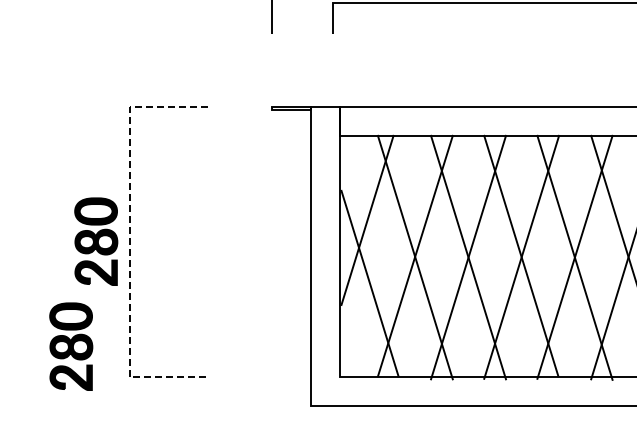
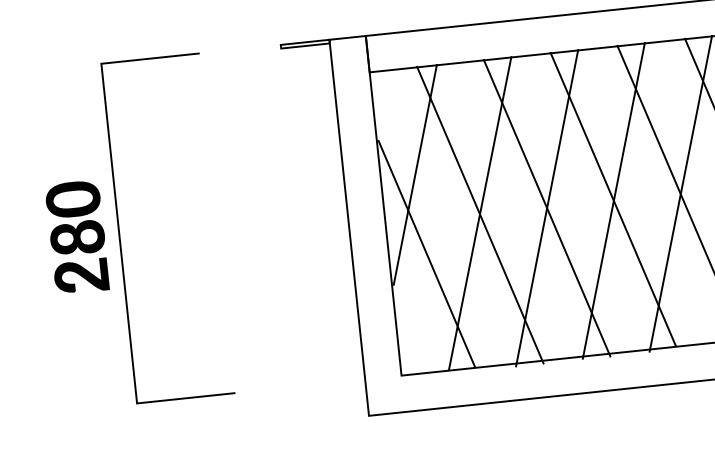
line: (129, 242) -> (119, 234), dashed -> solid
part: (71, 346) -> (60, 372), removed

